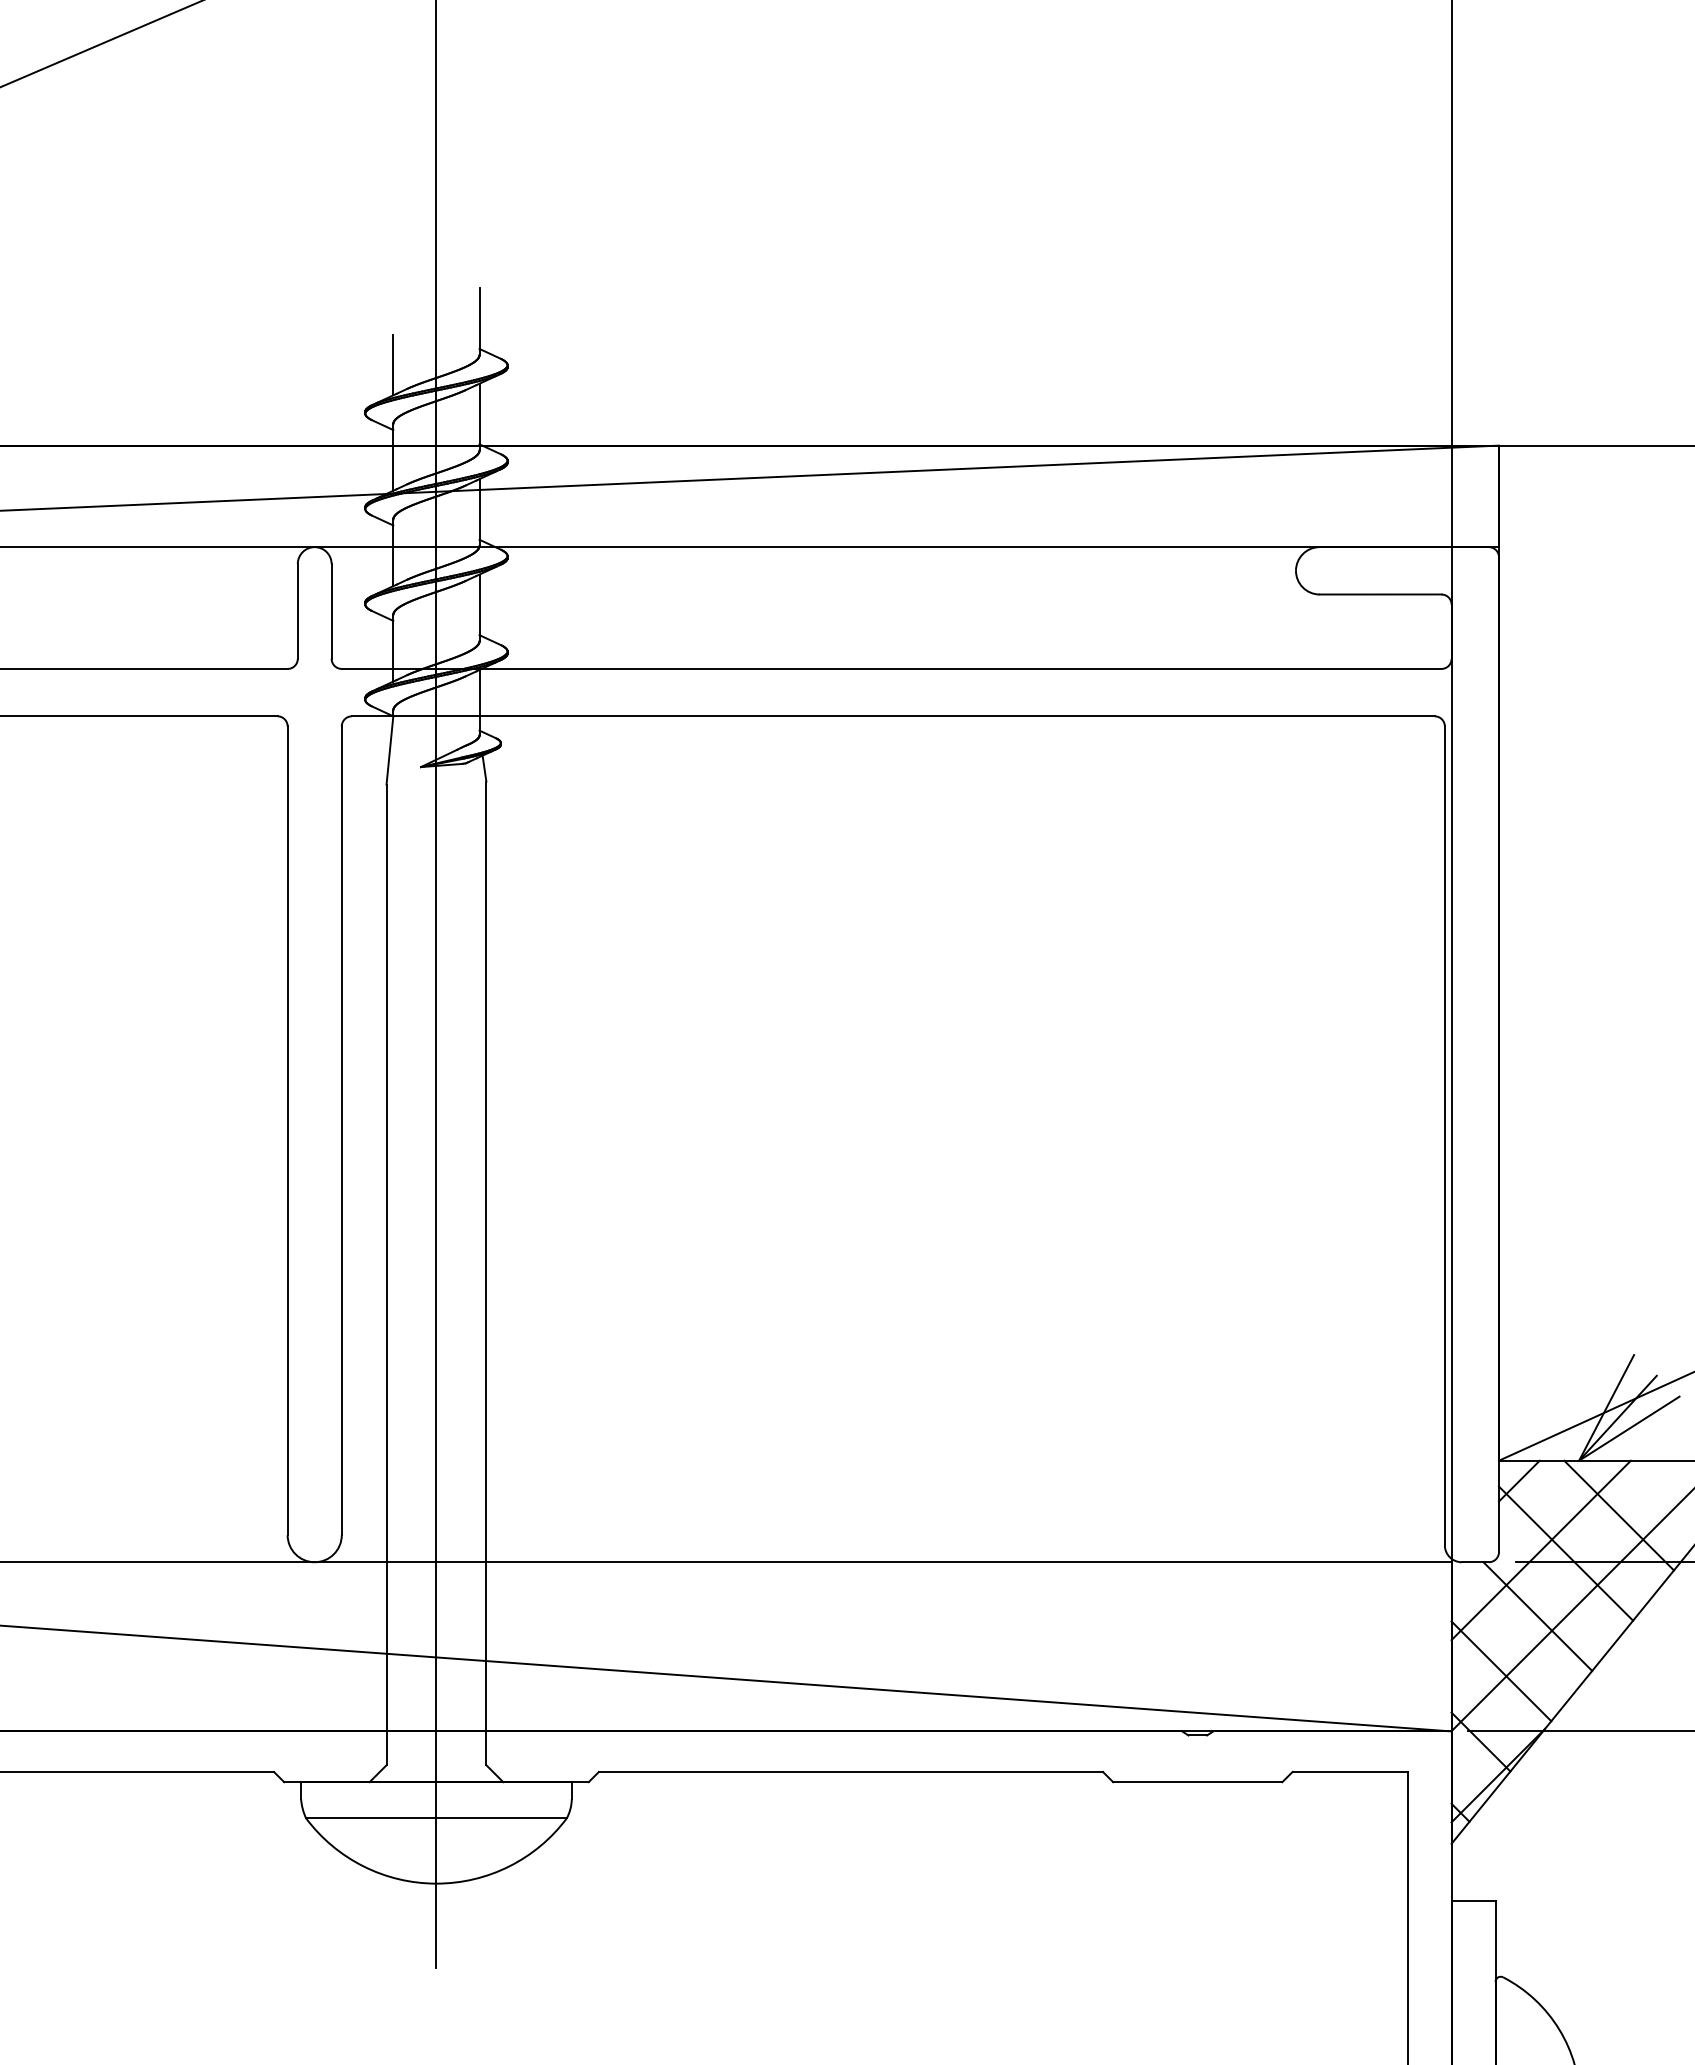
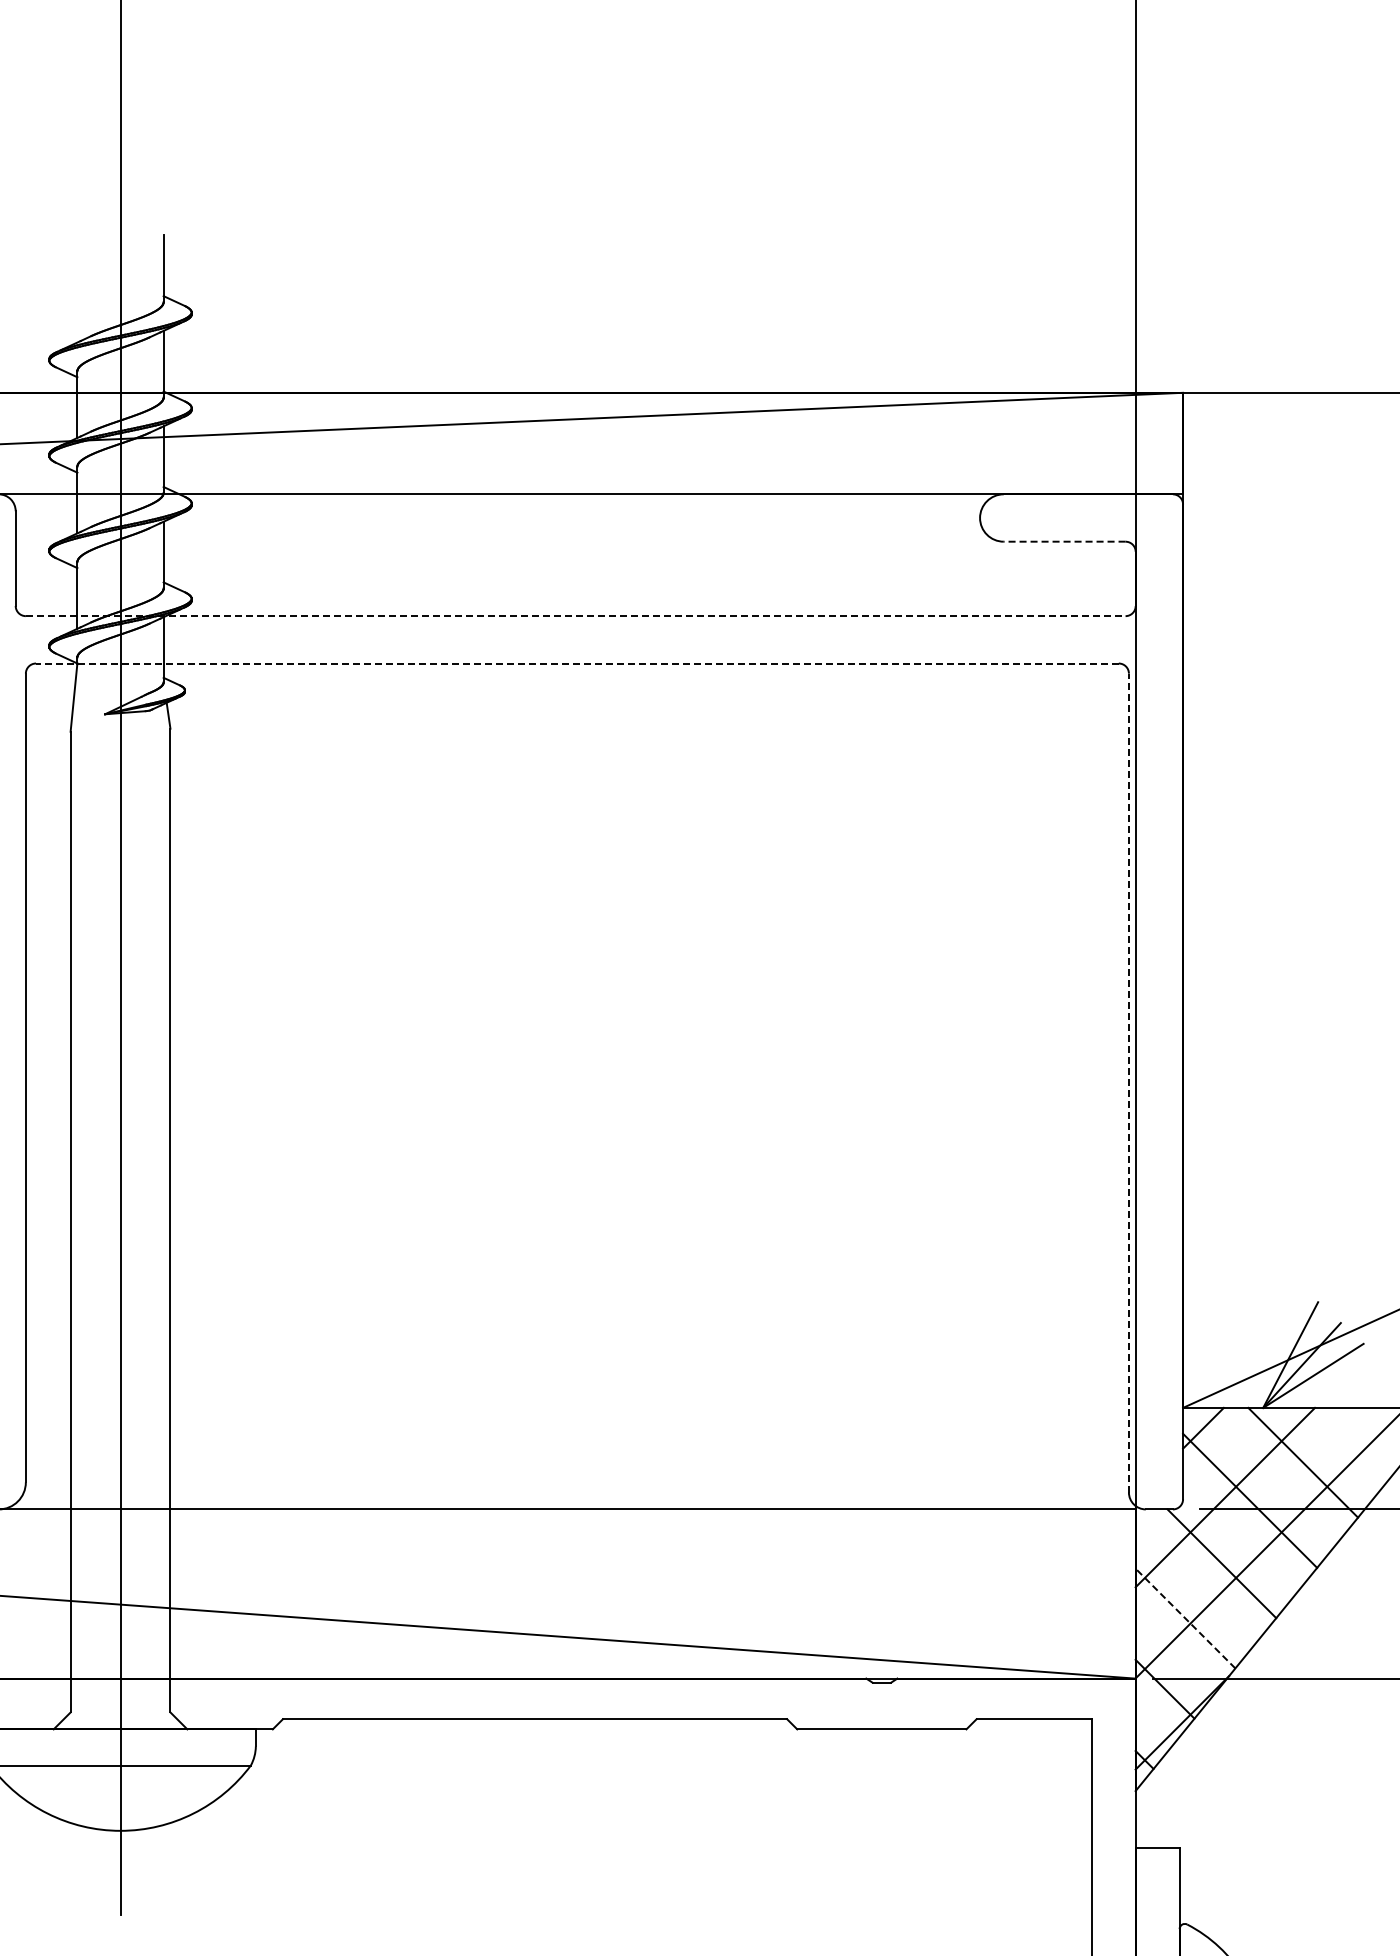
line: (393, 364) -> (77, 311), removed
line: (1380, 594) -> (1064, 541), solid -> dashed
line: (891, 668) -> (575, 615), solid -> dashed
line: (892, 716) -> (576, 663), solid -> dashed
line: (1444, 1135) -> (1128, 1082), solid -> dashed
line: (1501, 1671) -> (1185, 1618), solid -> dashed

